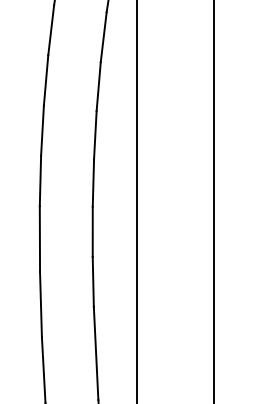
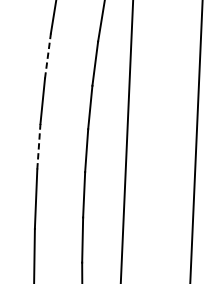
line: (46, 79) -> (48, 55), solid -> dashed
line: (40, 180) -> (38, 146), solid -> dashed

